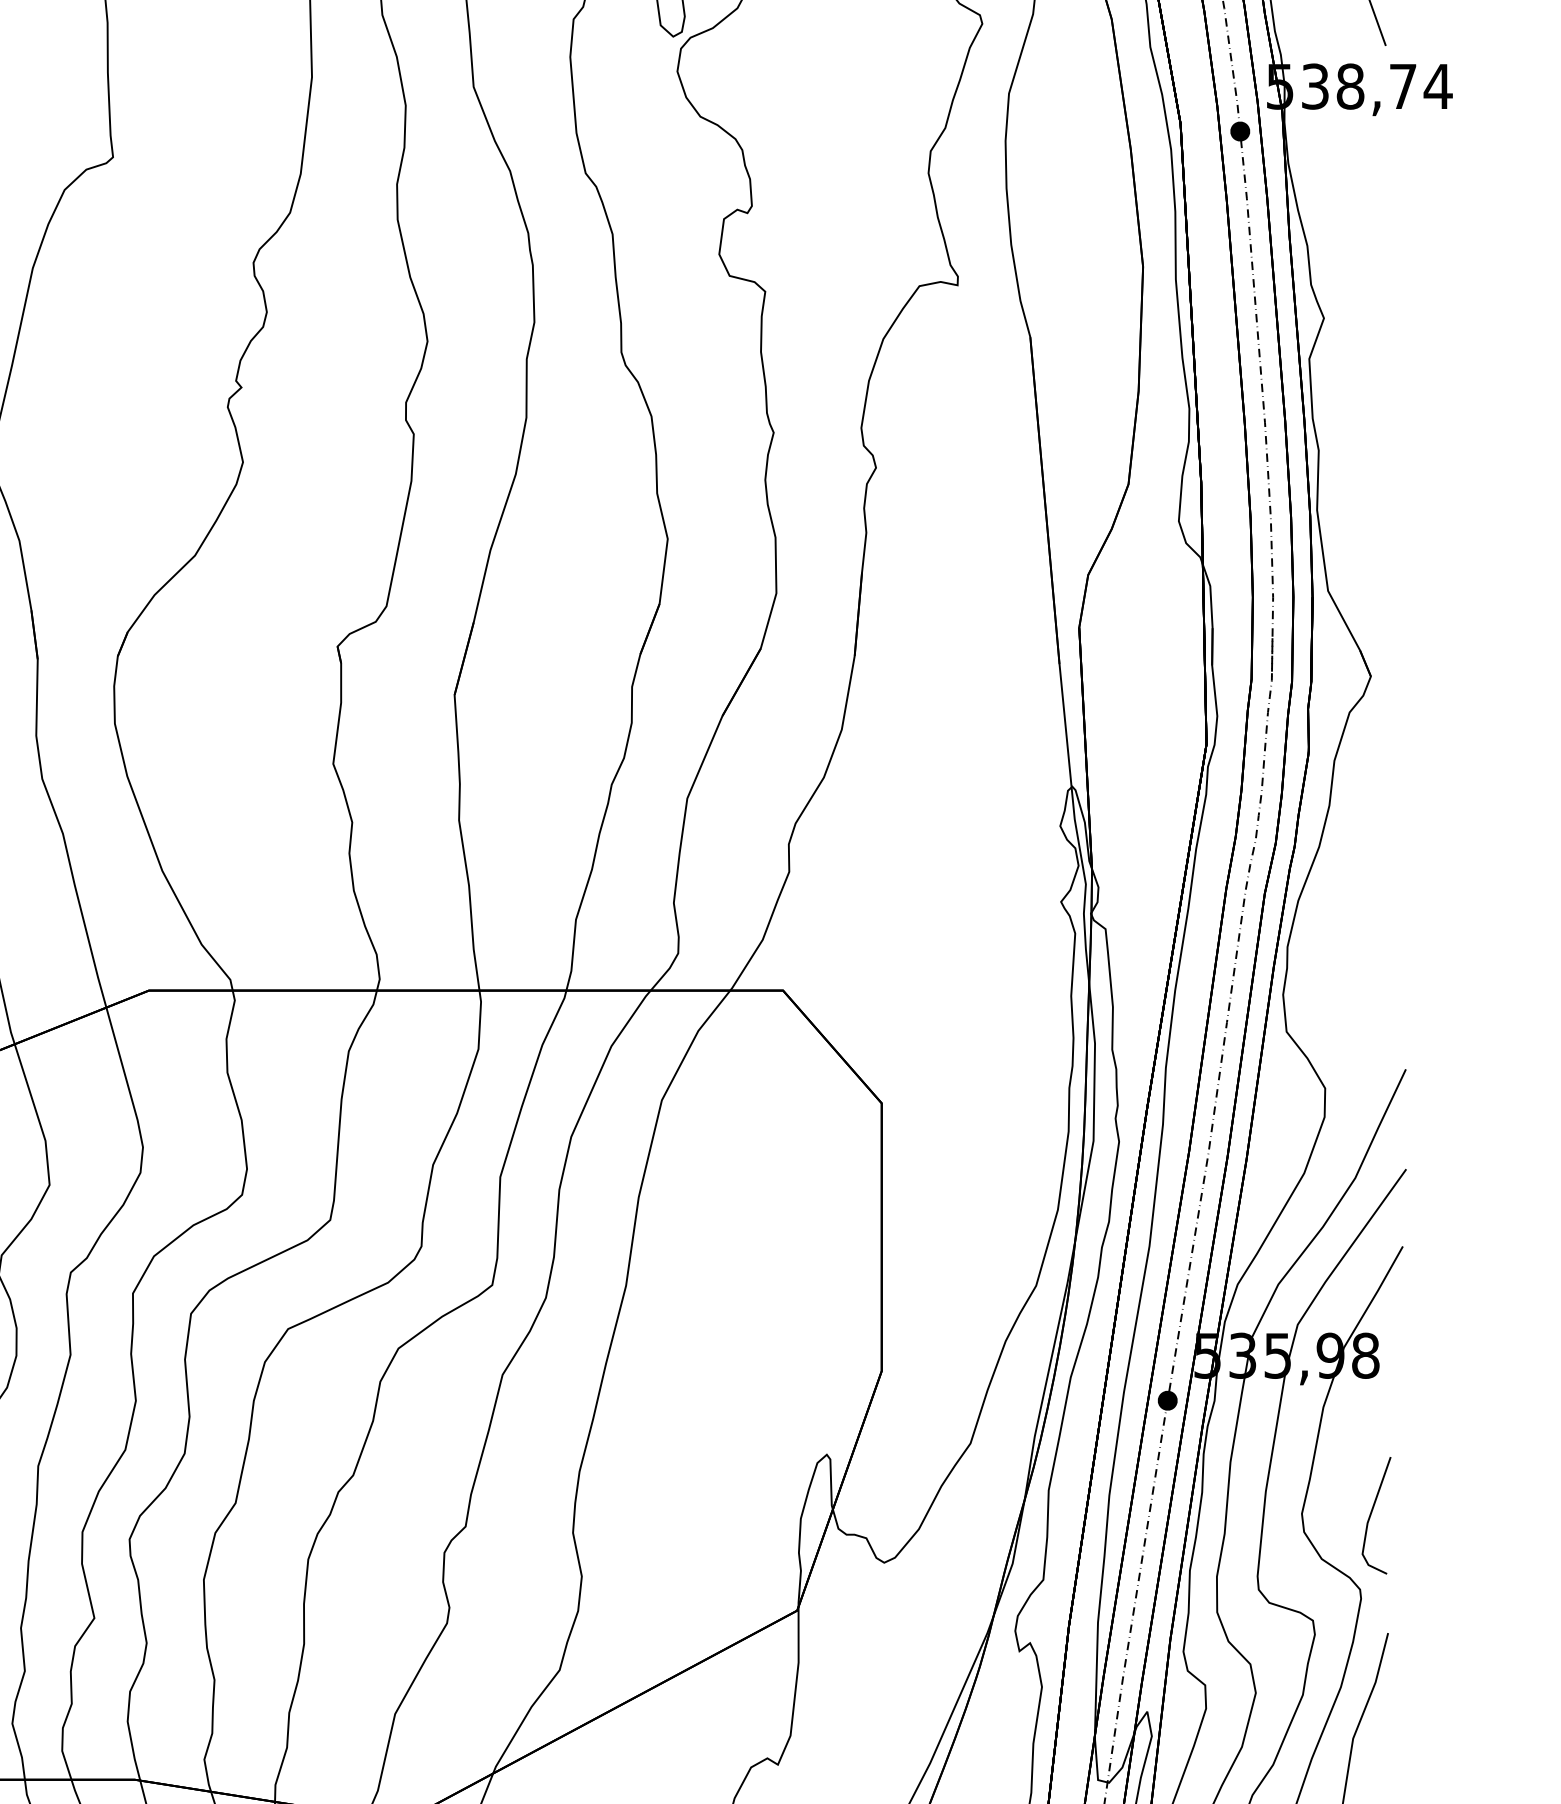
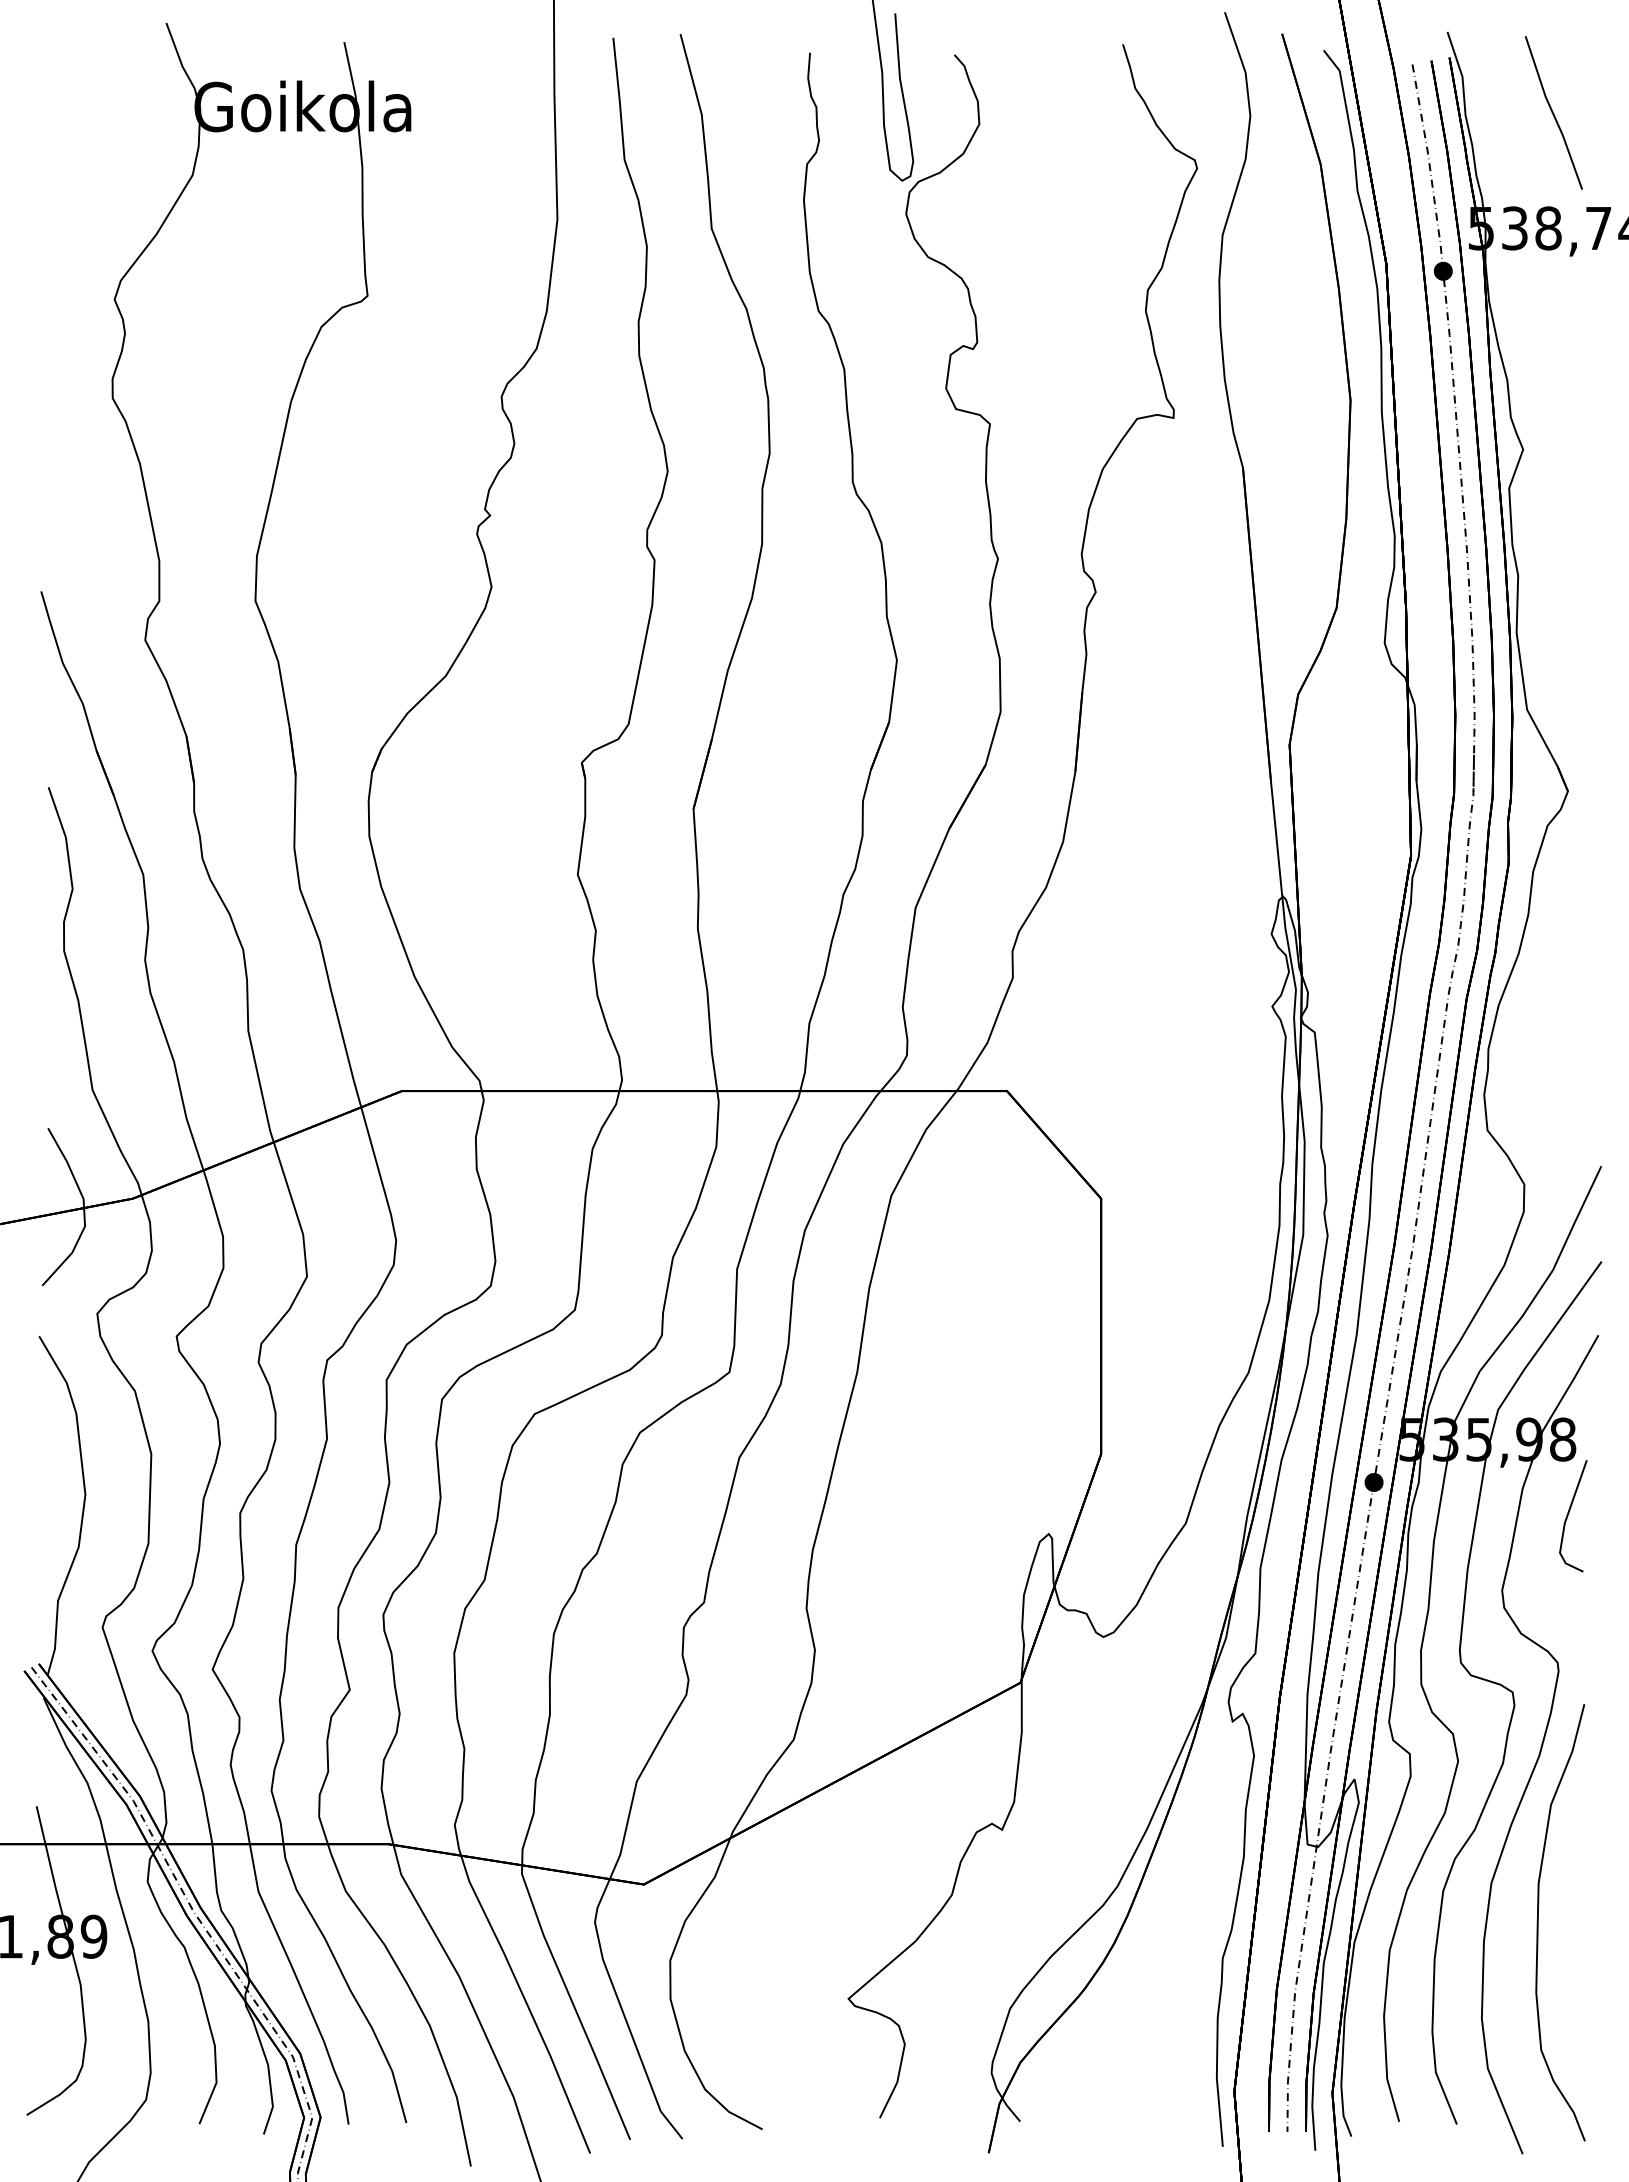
line: (1372, 1512) -> (1569, 1513), moved

